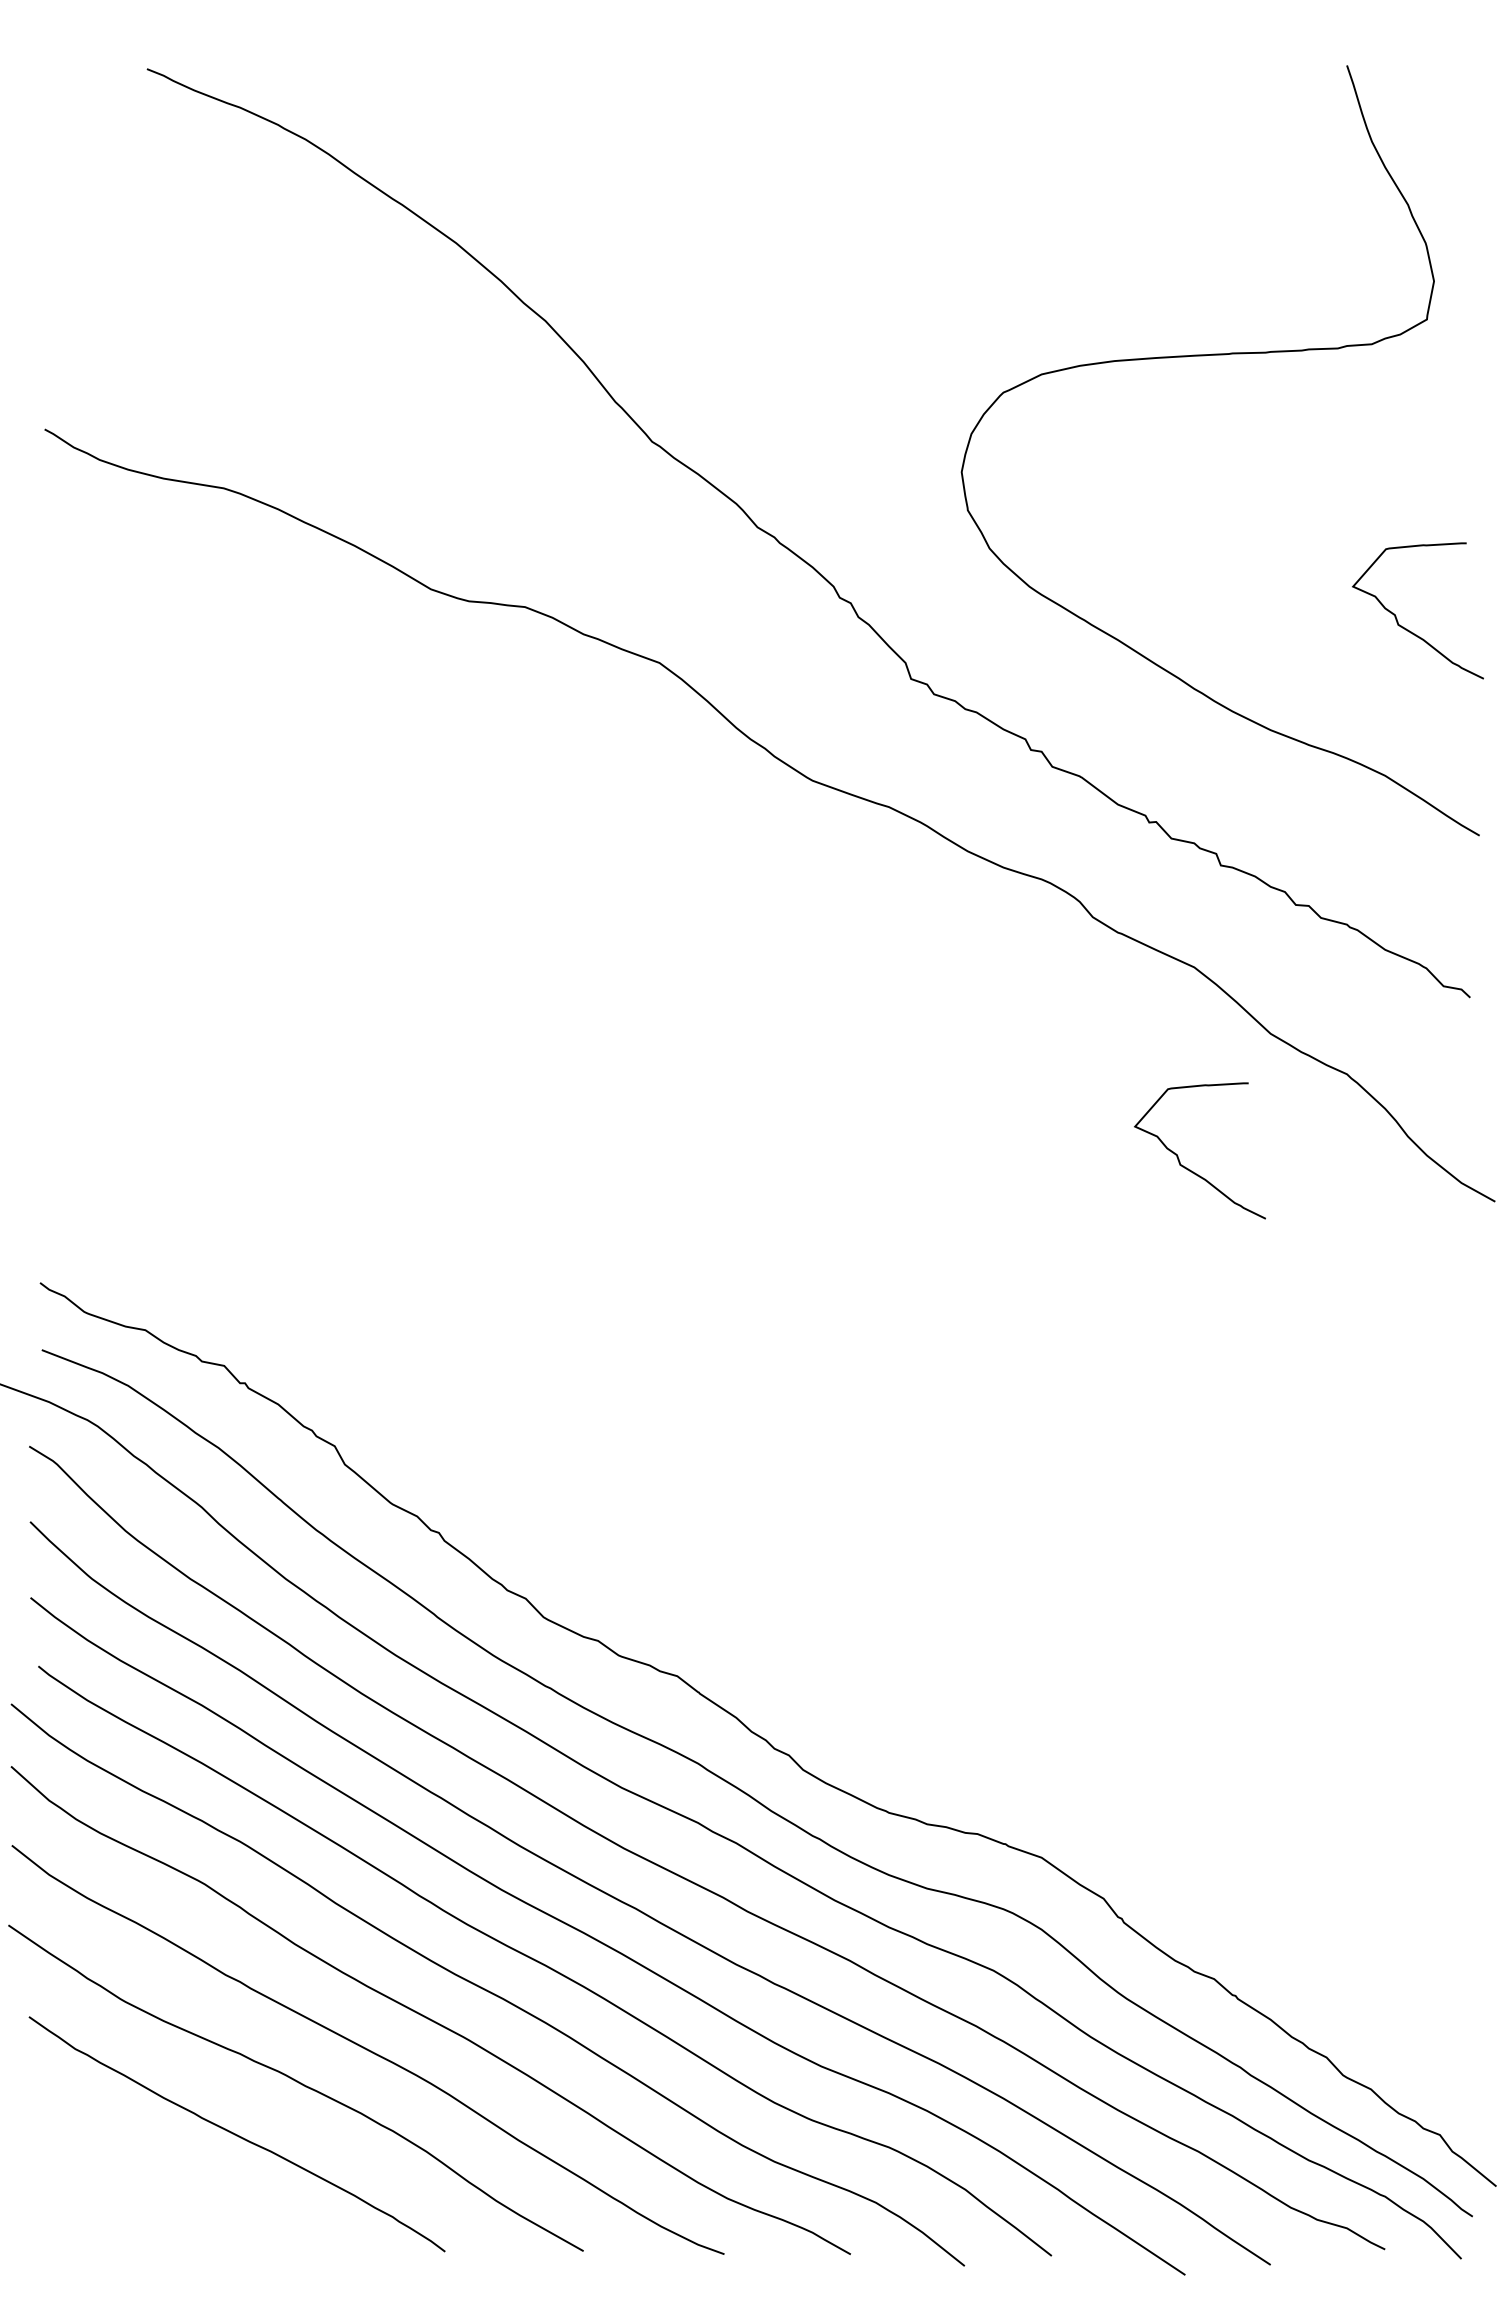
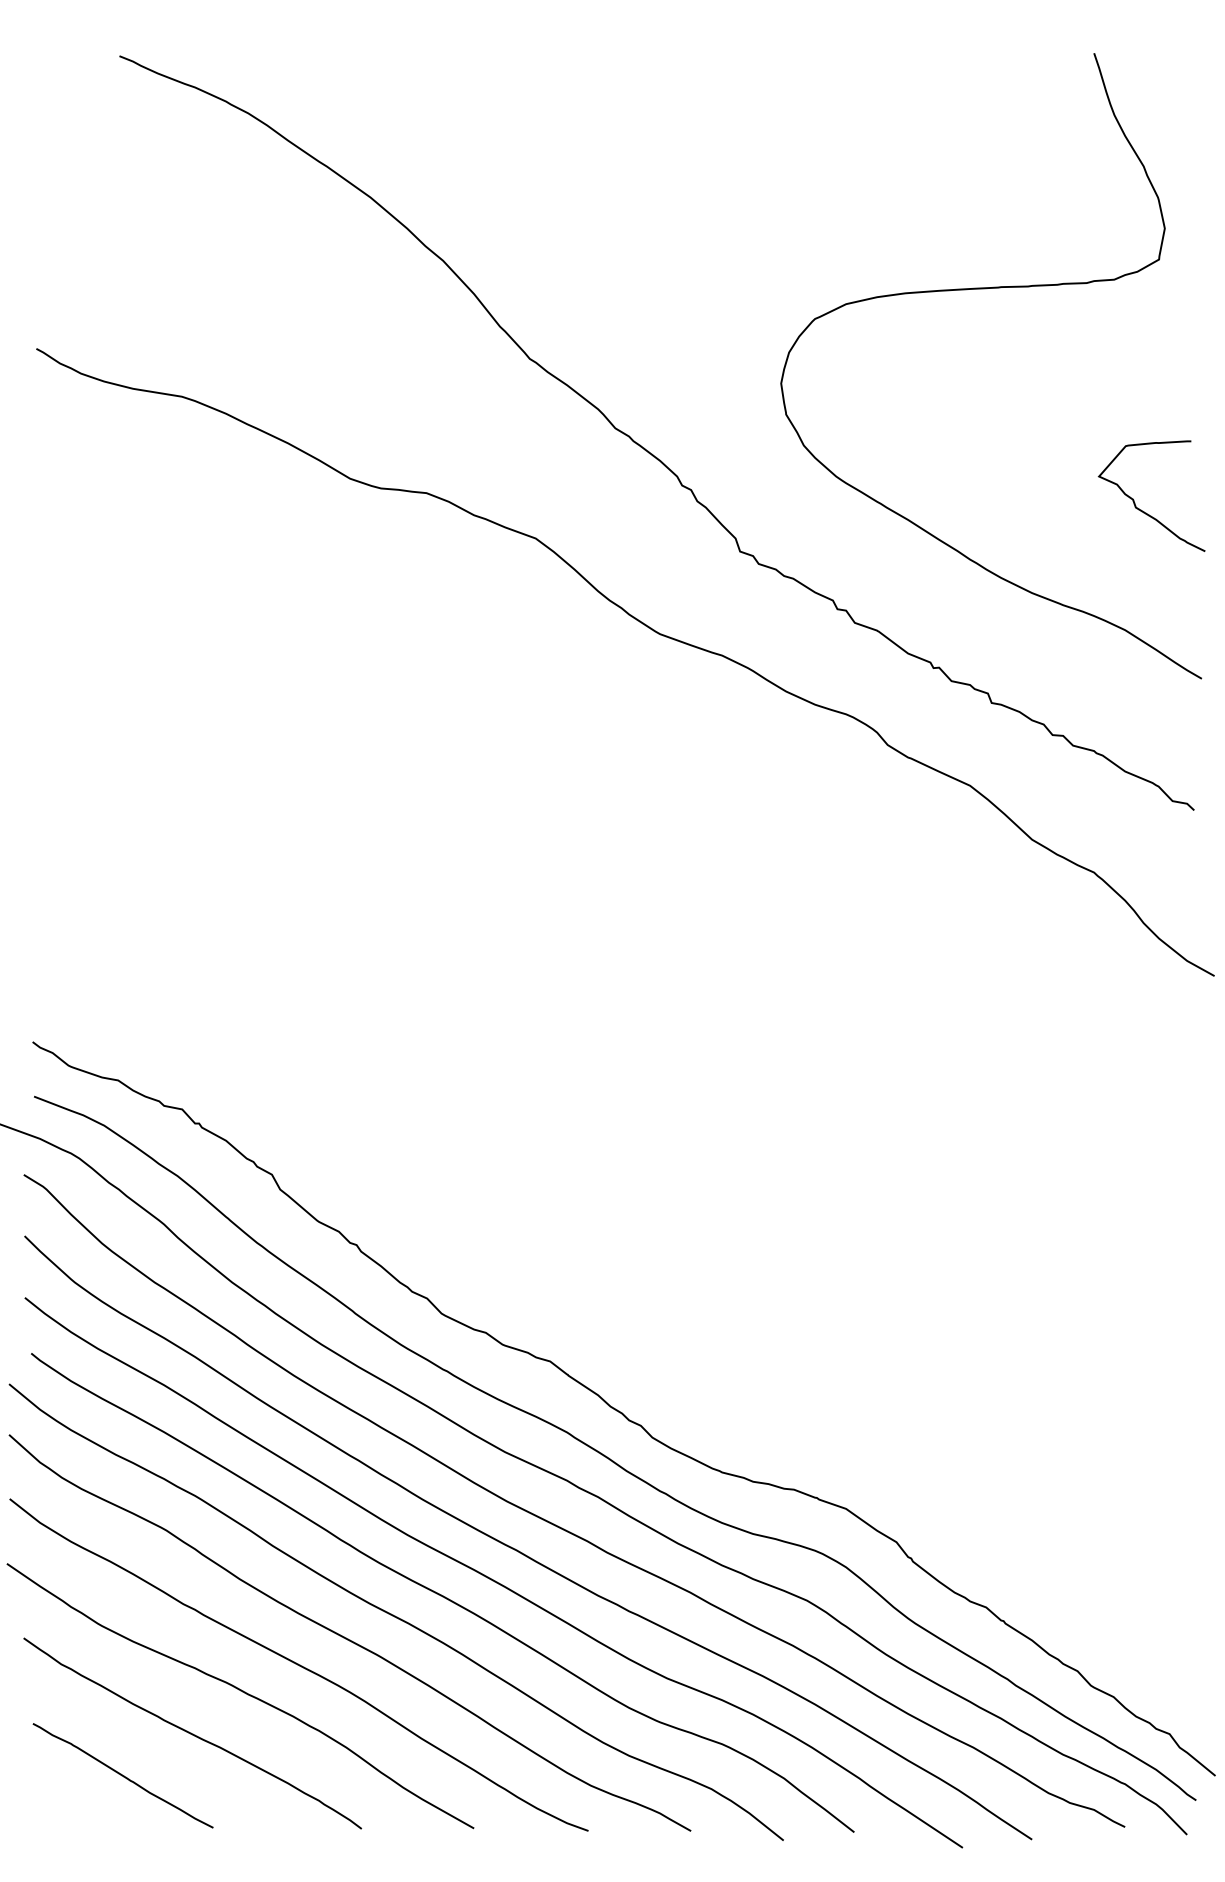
curve: (1190, 1169) -> (967, 949), removed
curve: (151, 2185) -> (123, 1775), added

